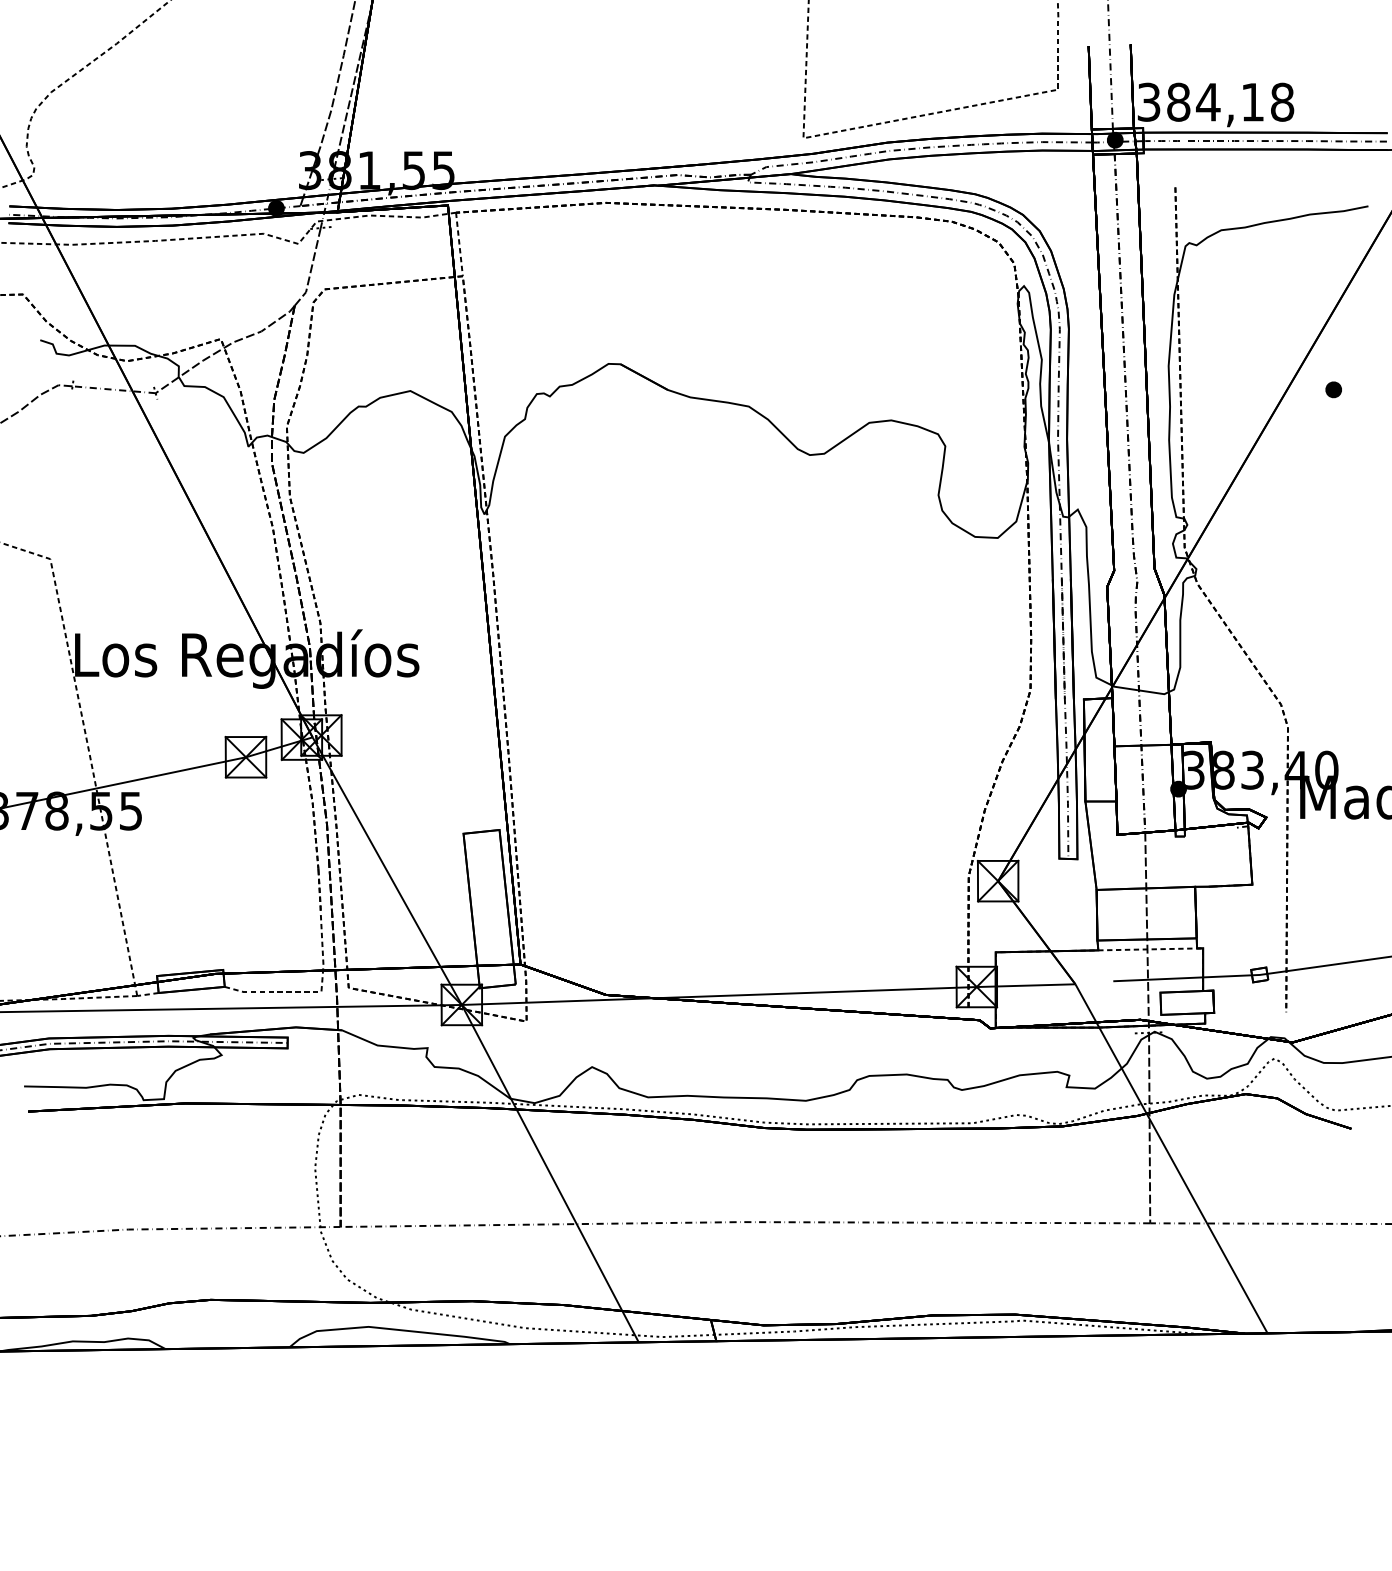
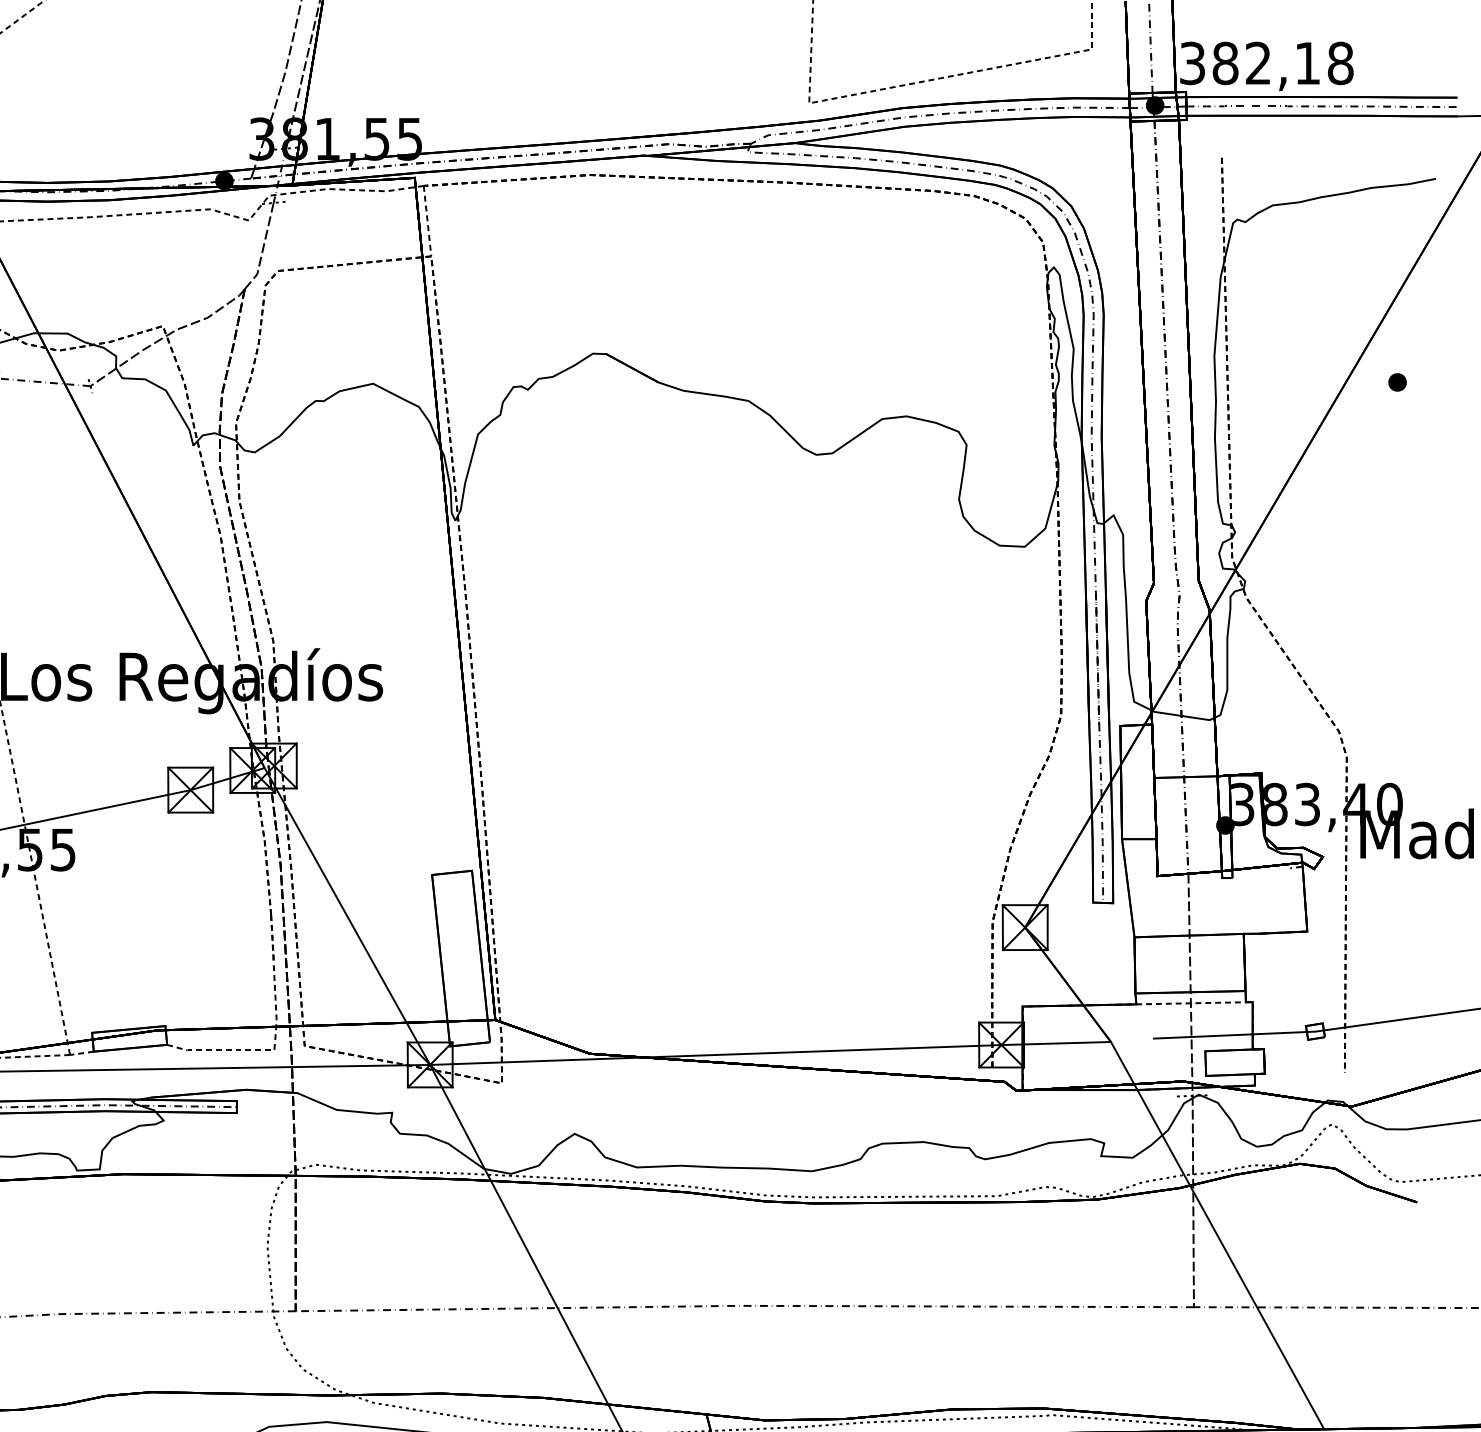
text: (1208, 101) -> (1258, 62), 384,18 -> 382,18

